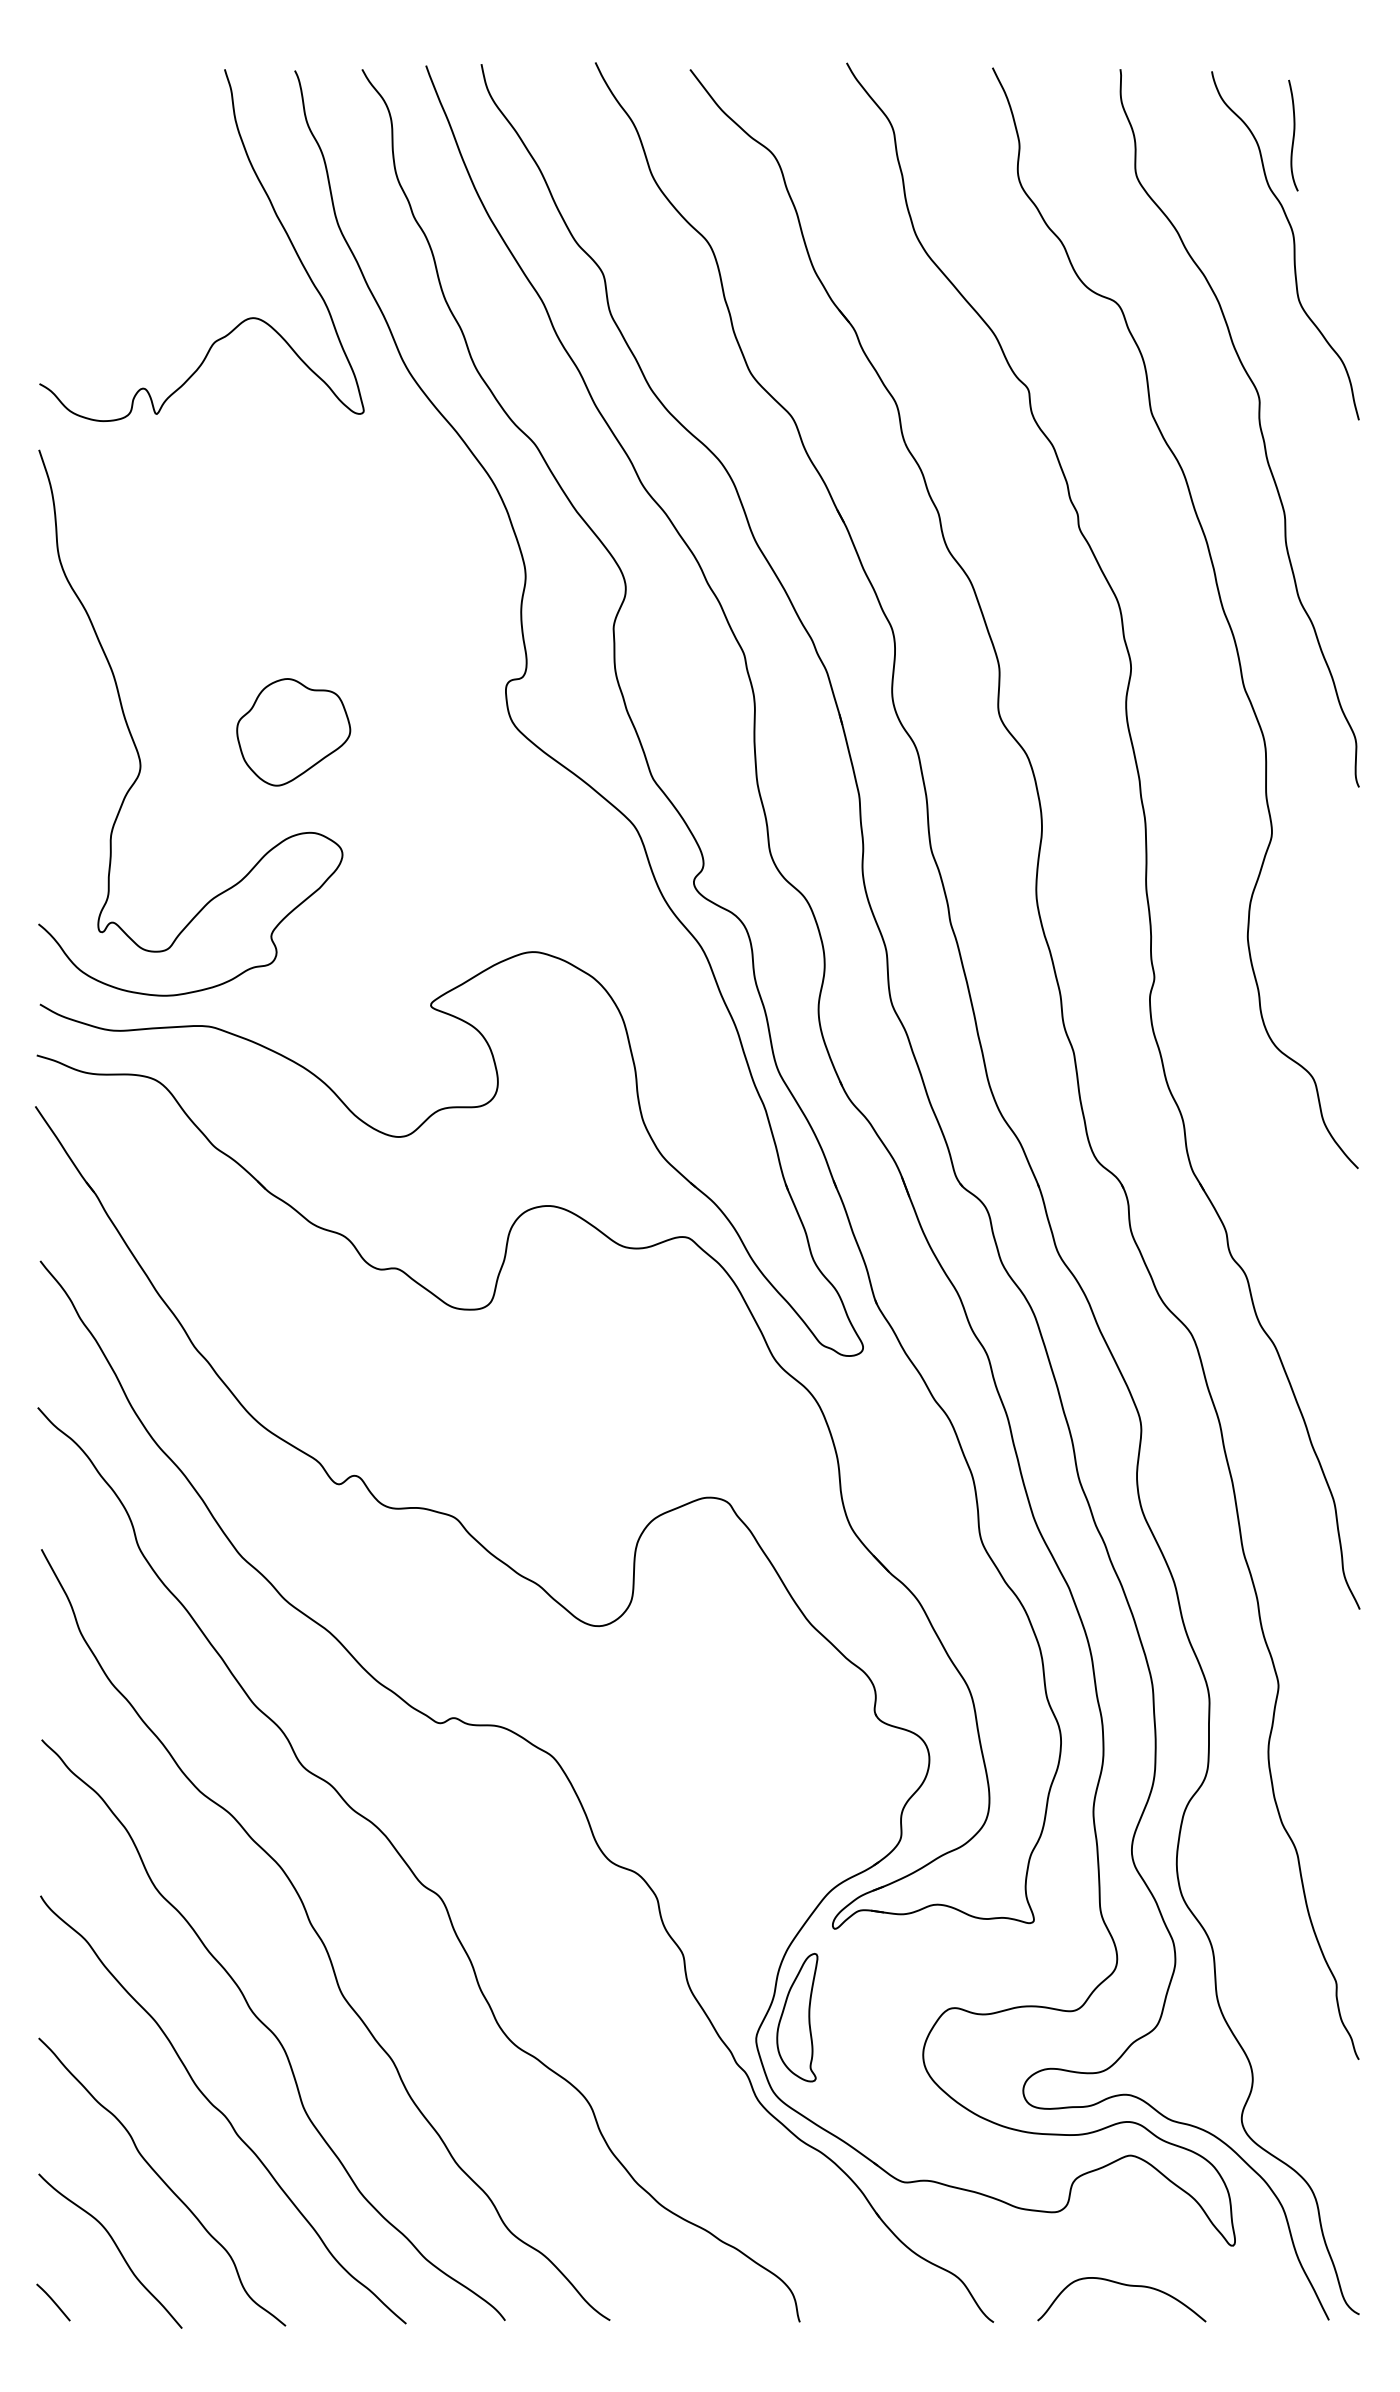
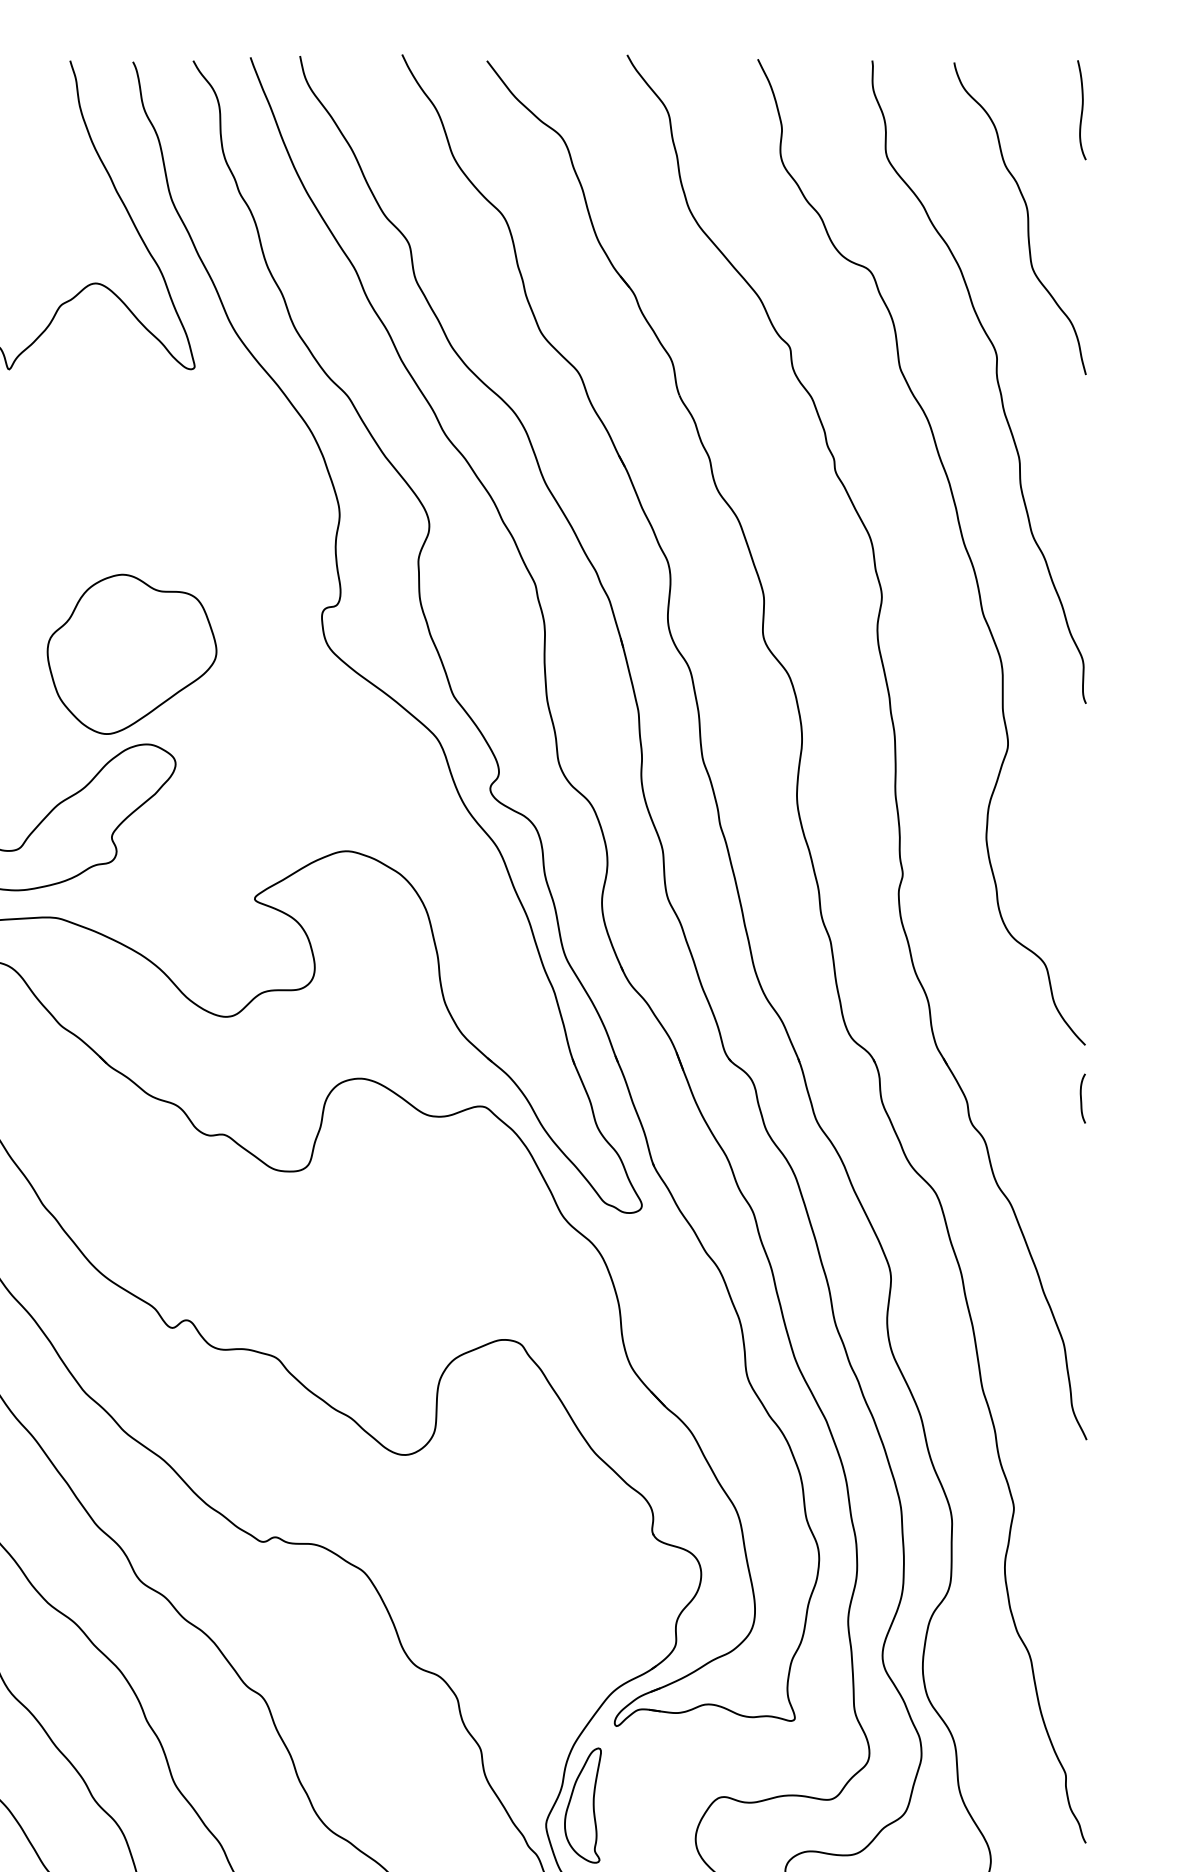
curve: (1293, 135) -> (1081, 110), moved
part: (293, 732) -> (131, 654), size x1.67
curve: (1354, 1228) -> (1081, 1098), added

